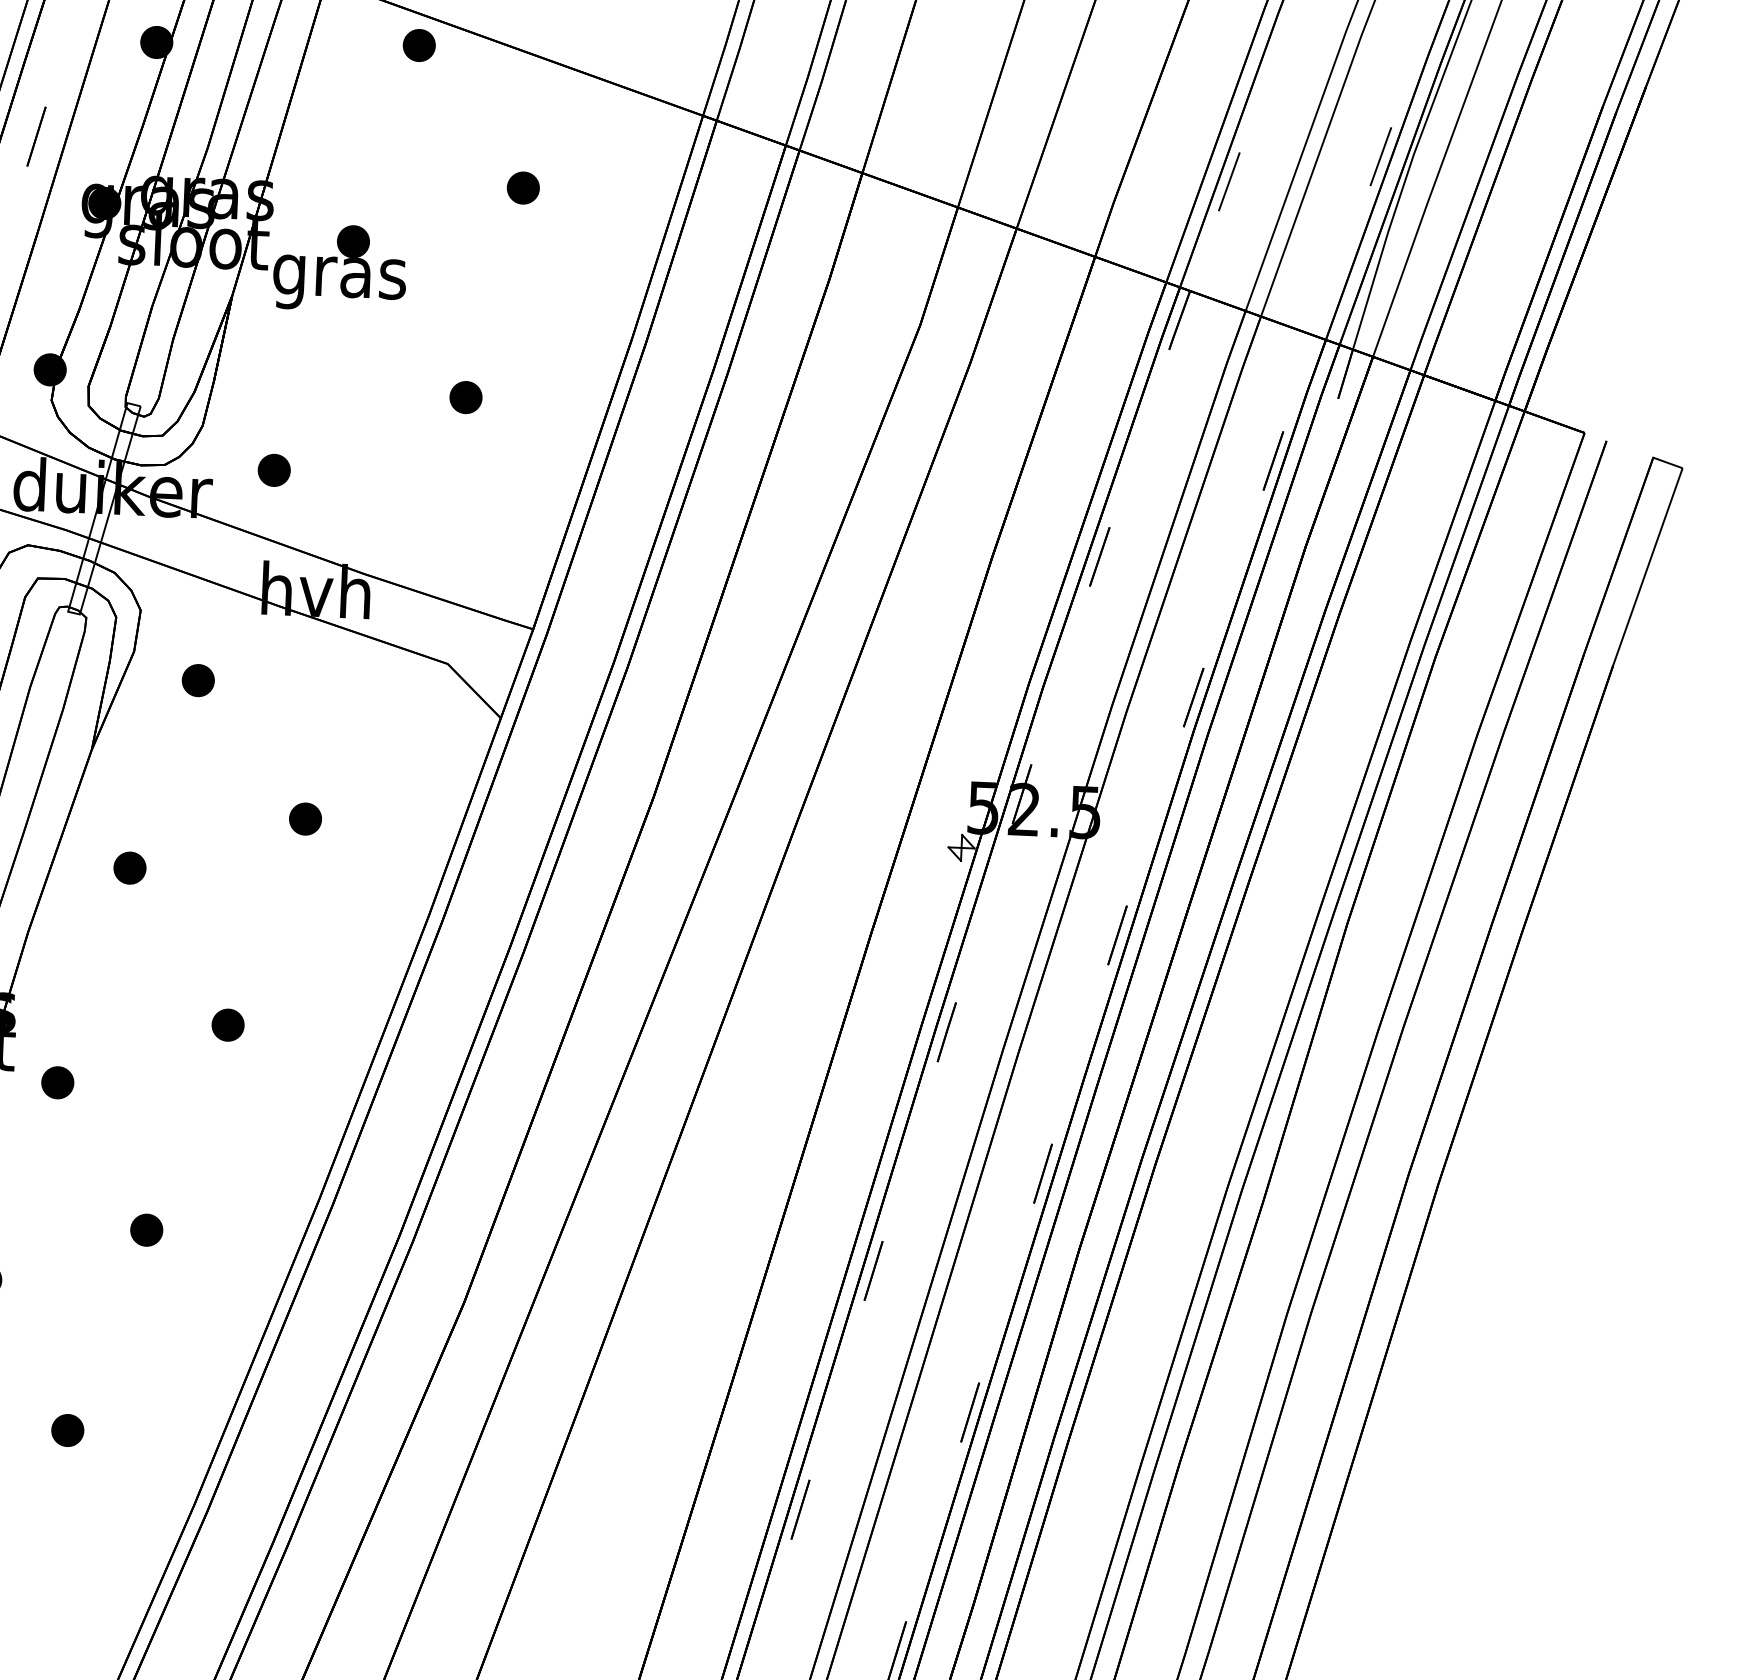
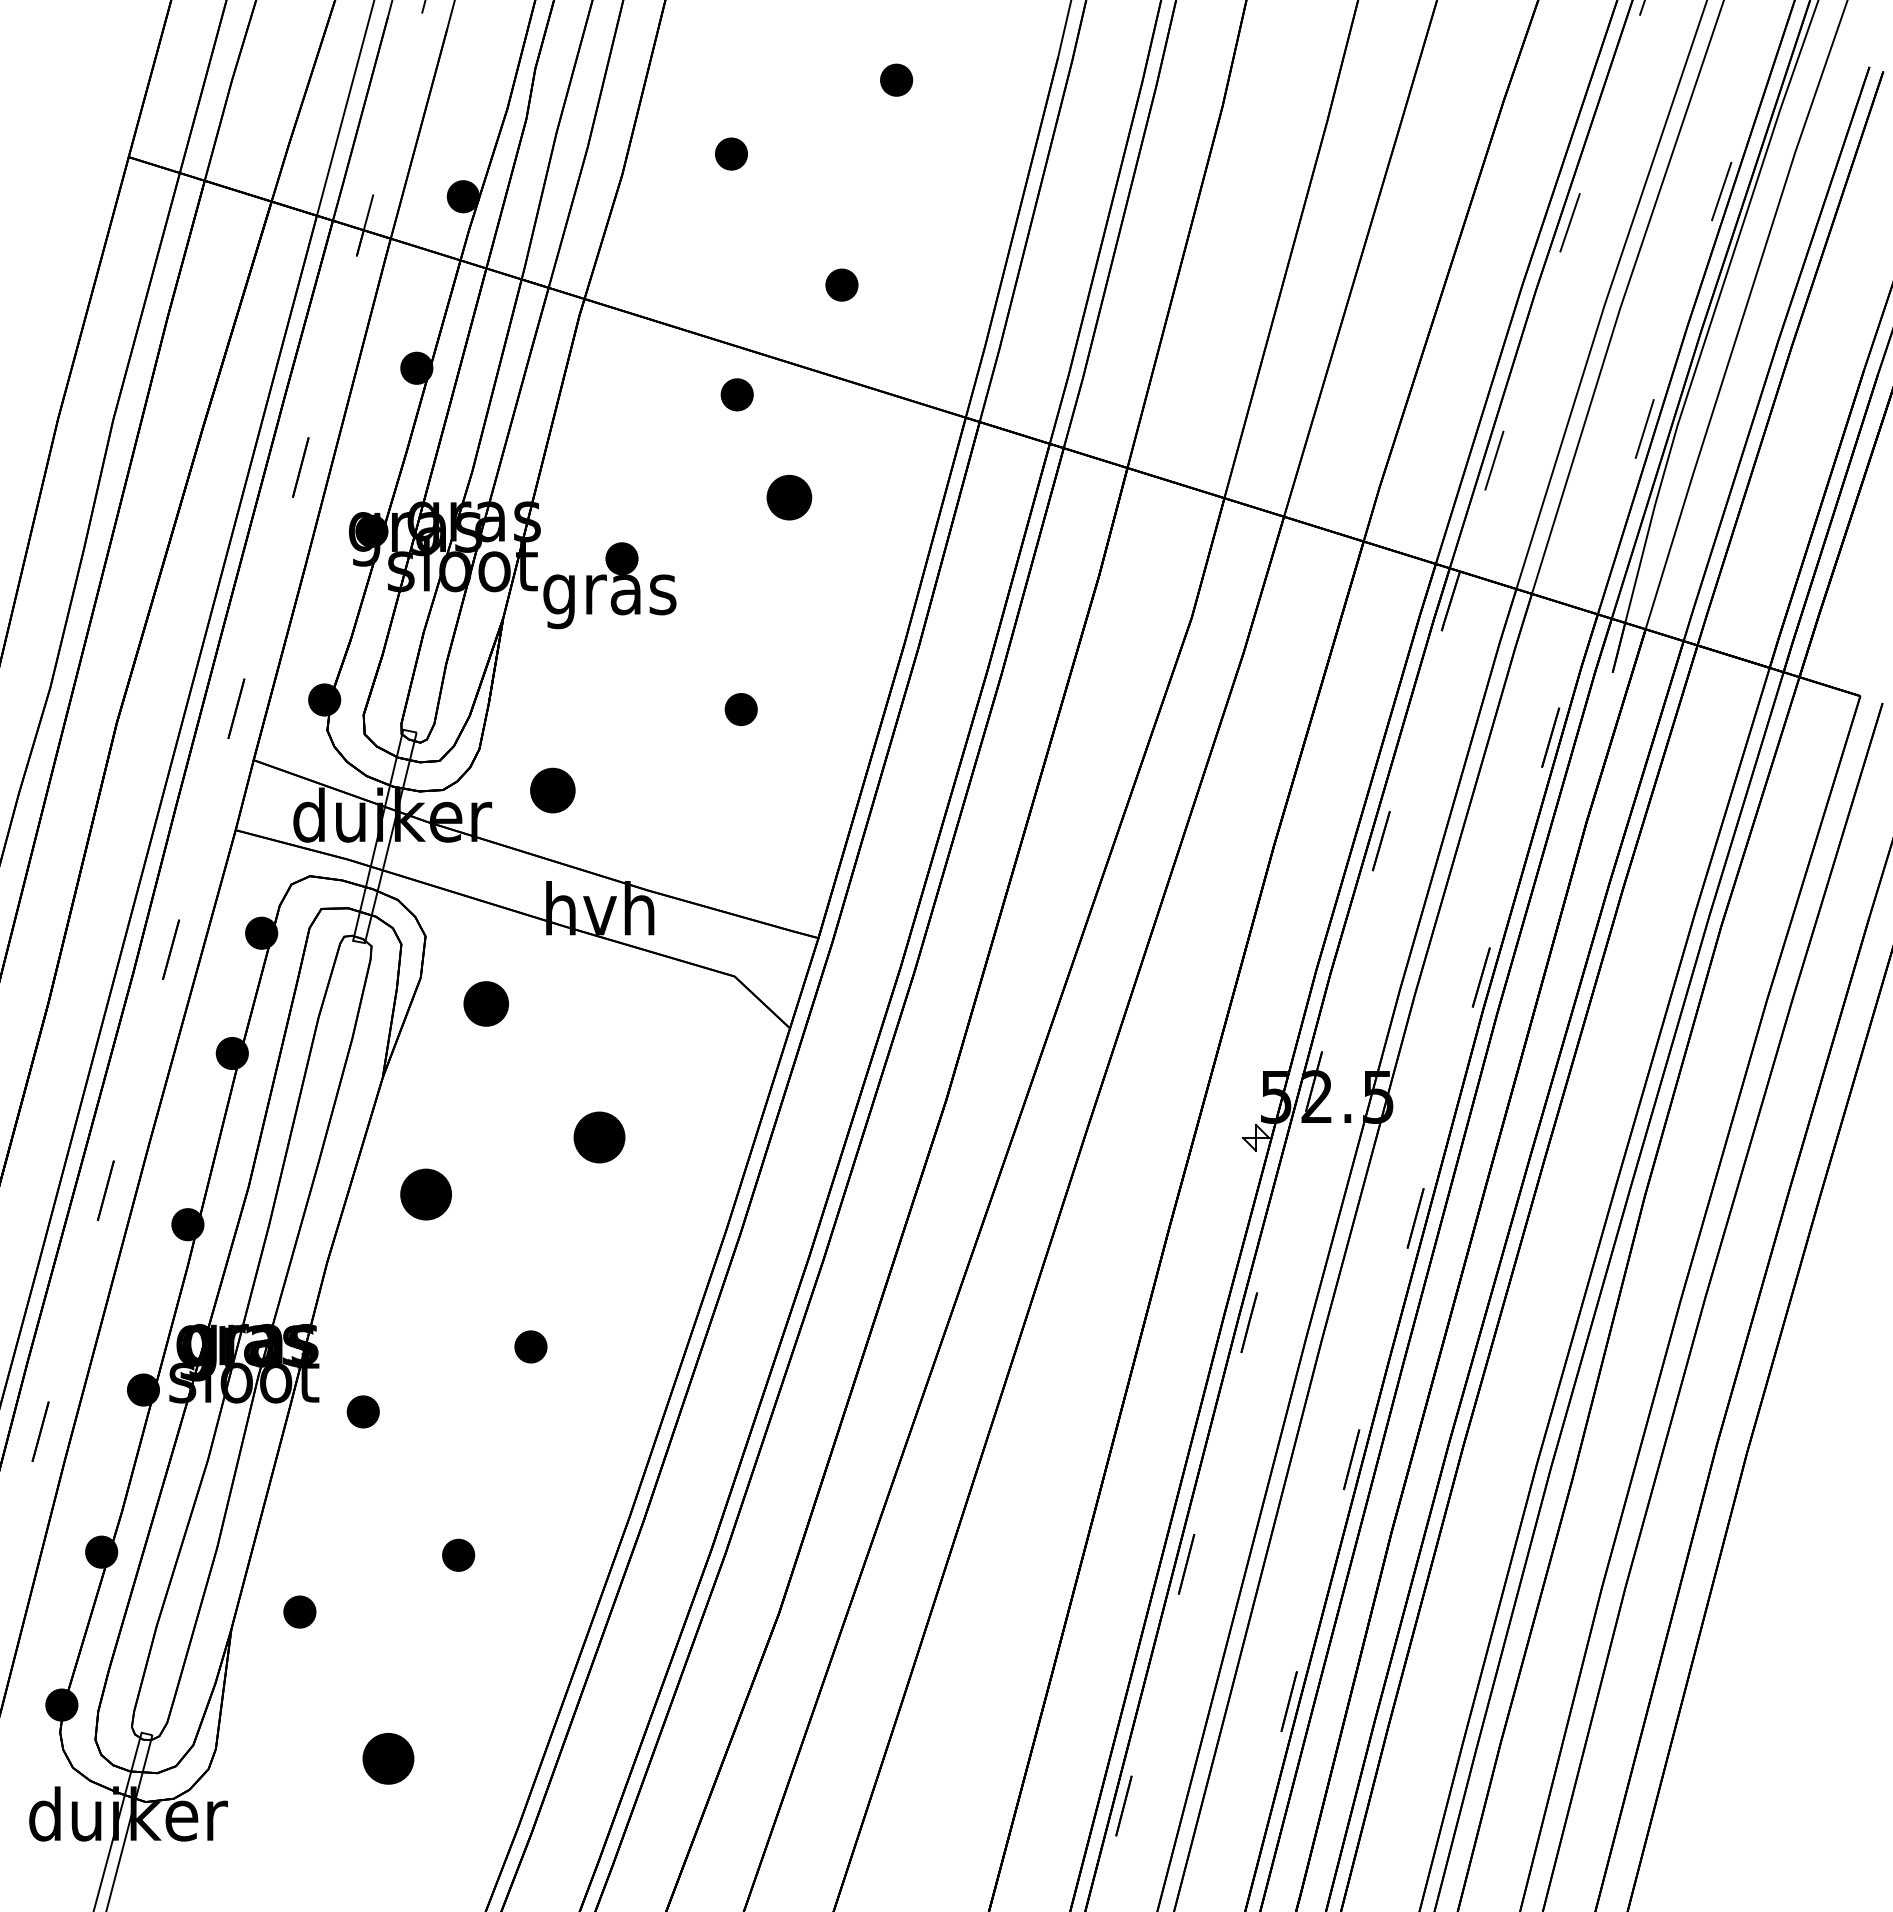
part: (418, 45) -> (736, 394), moved
part: (523, 187) -> (789, 497), size x1.4
part: (273, 470) -> (552, 790), size x1.4
part: (197, 680) -> (485, 1003), size x1.4
part: (304, 818) -> (598, 1137), size x1.6
part: (129, 867) -> (425, 1193), size x1.6
part: (67, 1430) -> (388, 1758), size x1.6

